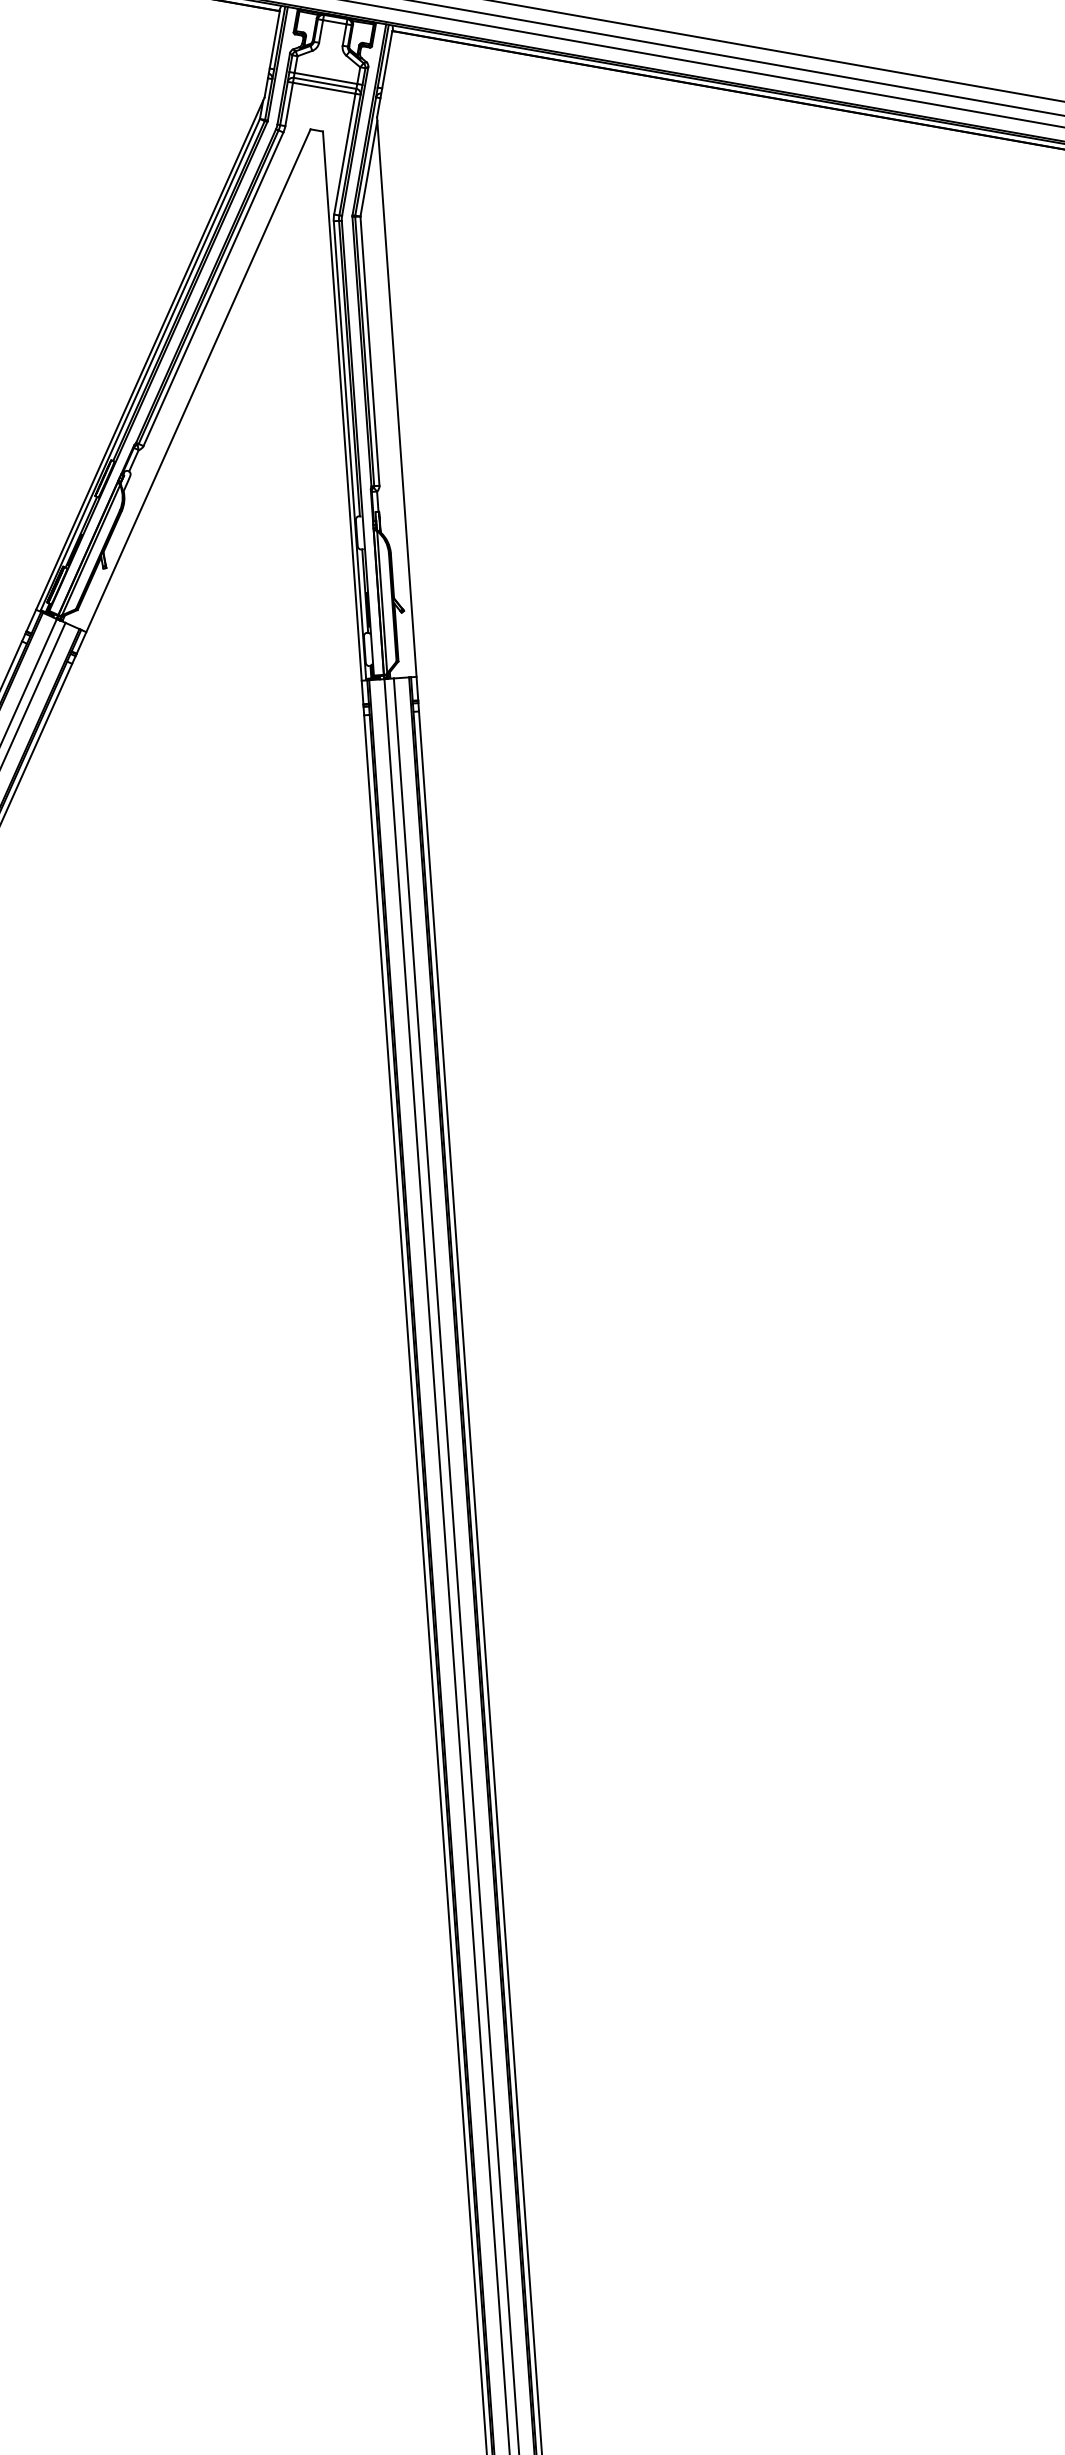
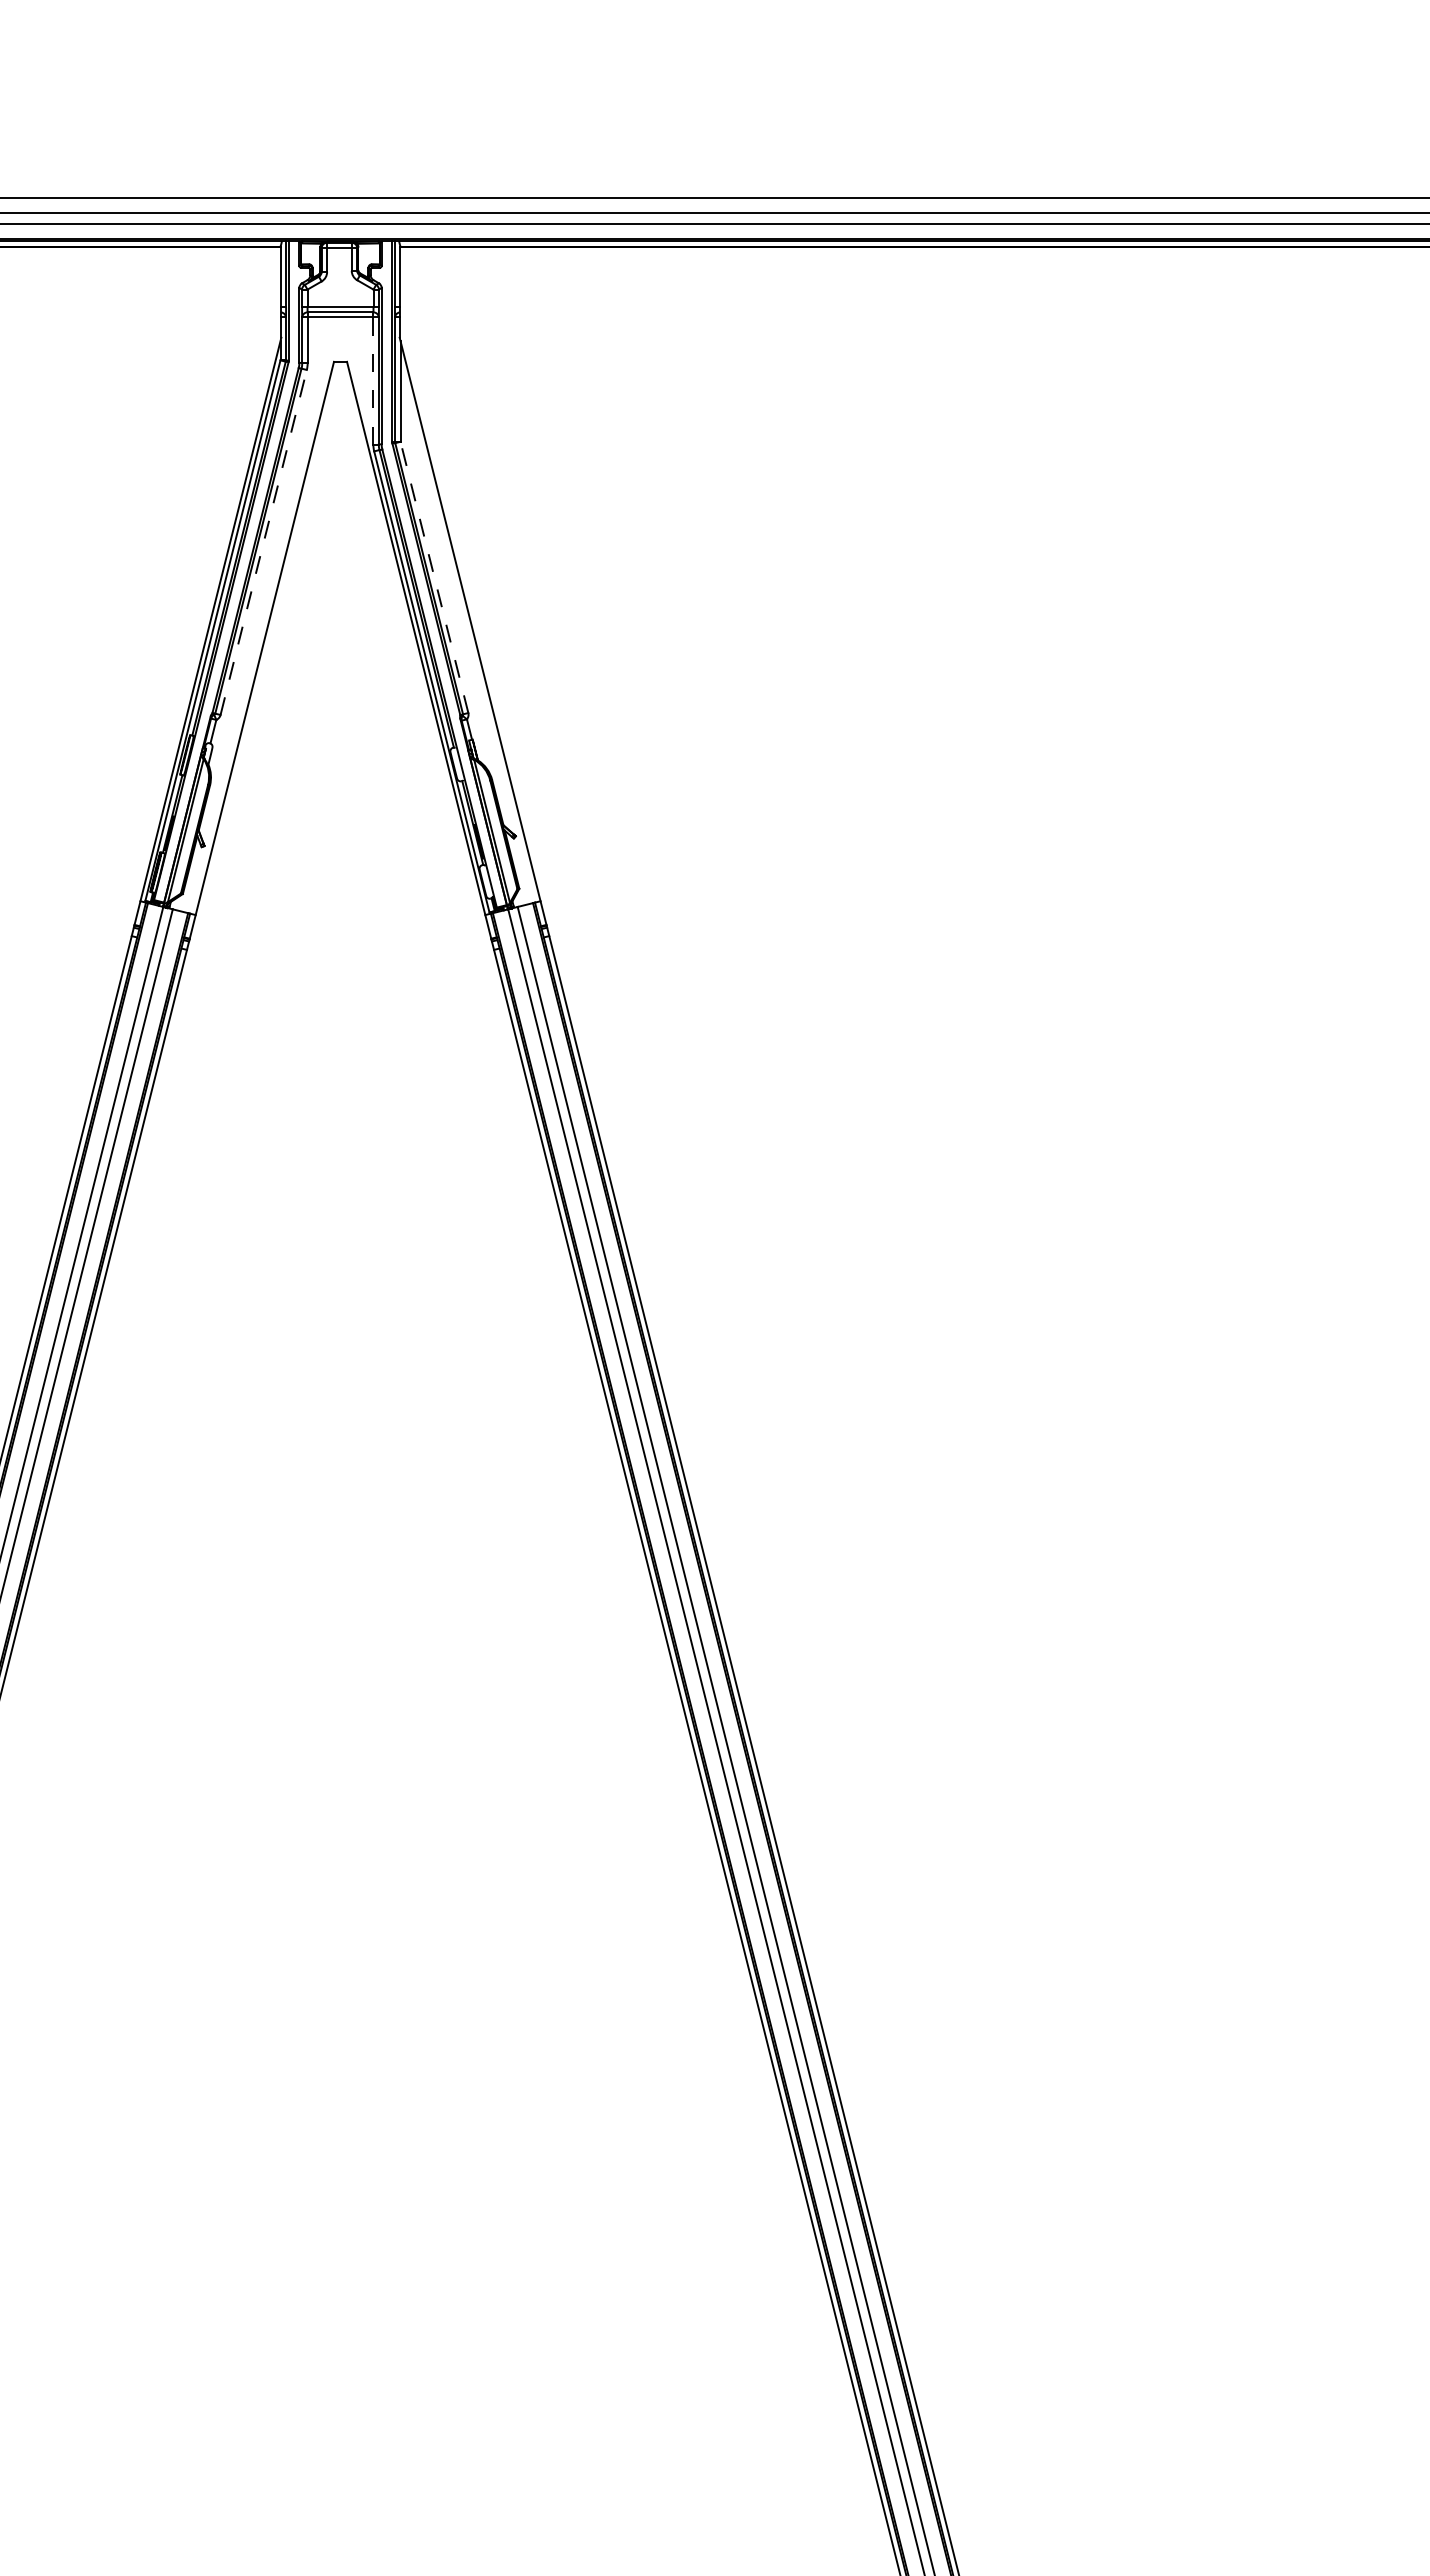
line: (344, 154) -> (373, 381), solid -> dashed
line: (213, 289) -> (263, 542), solid -> dashed
line: (369, 351) -> (434, 577), solid -> dashed

